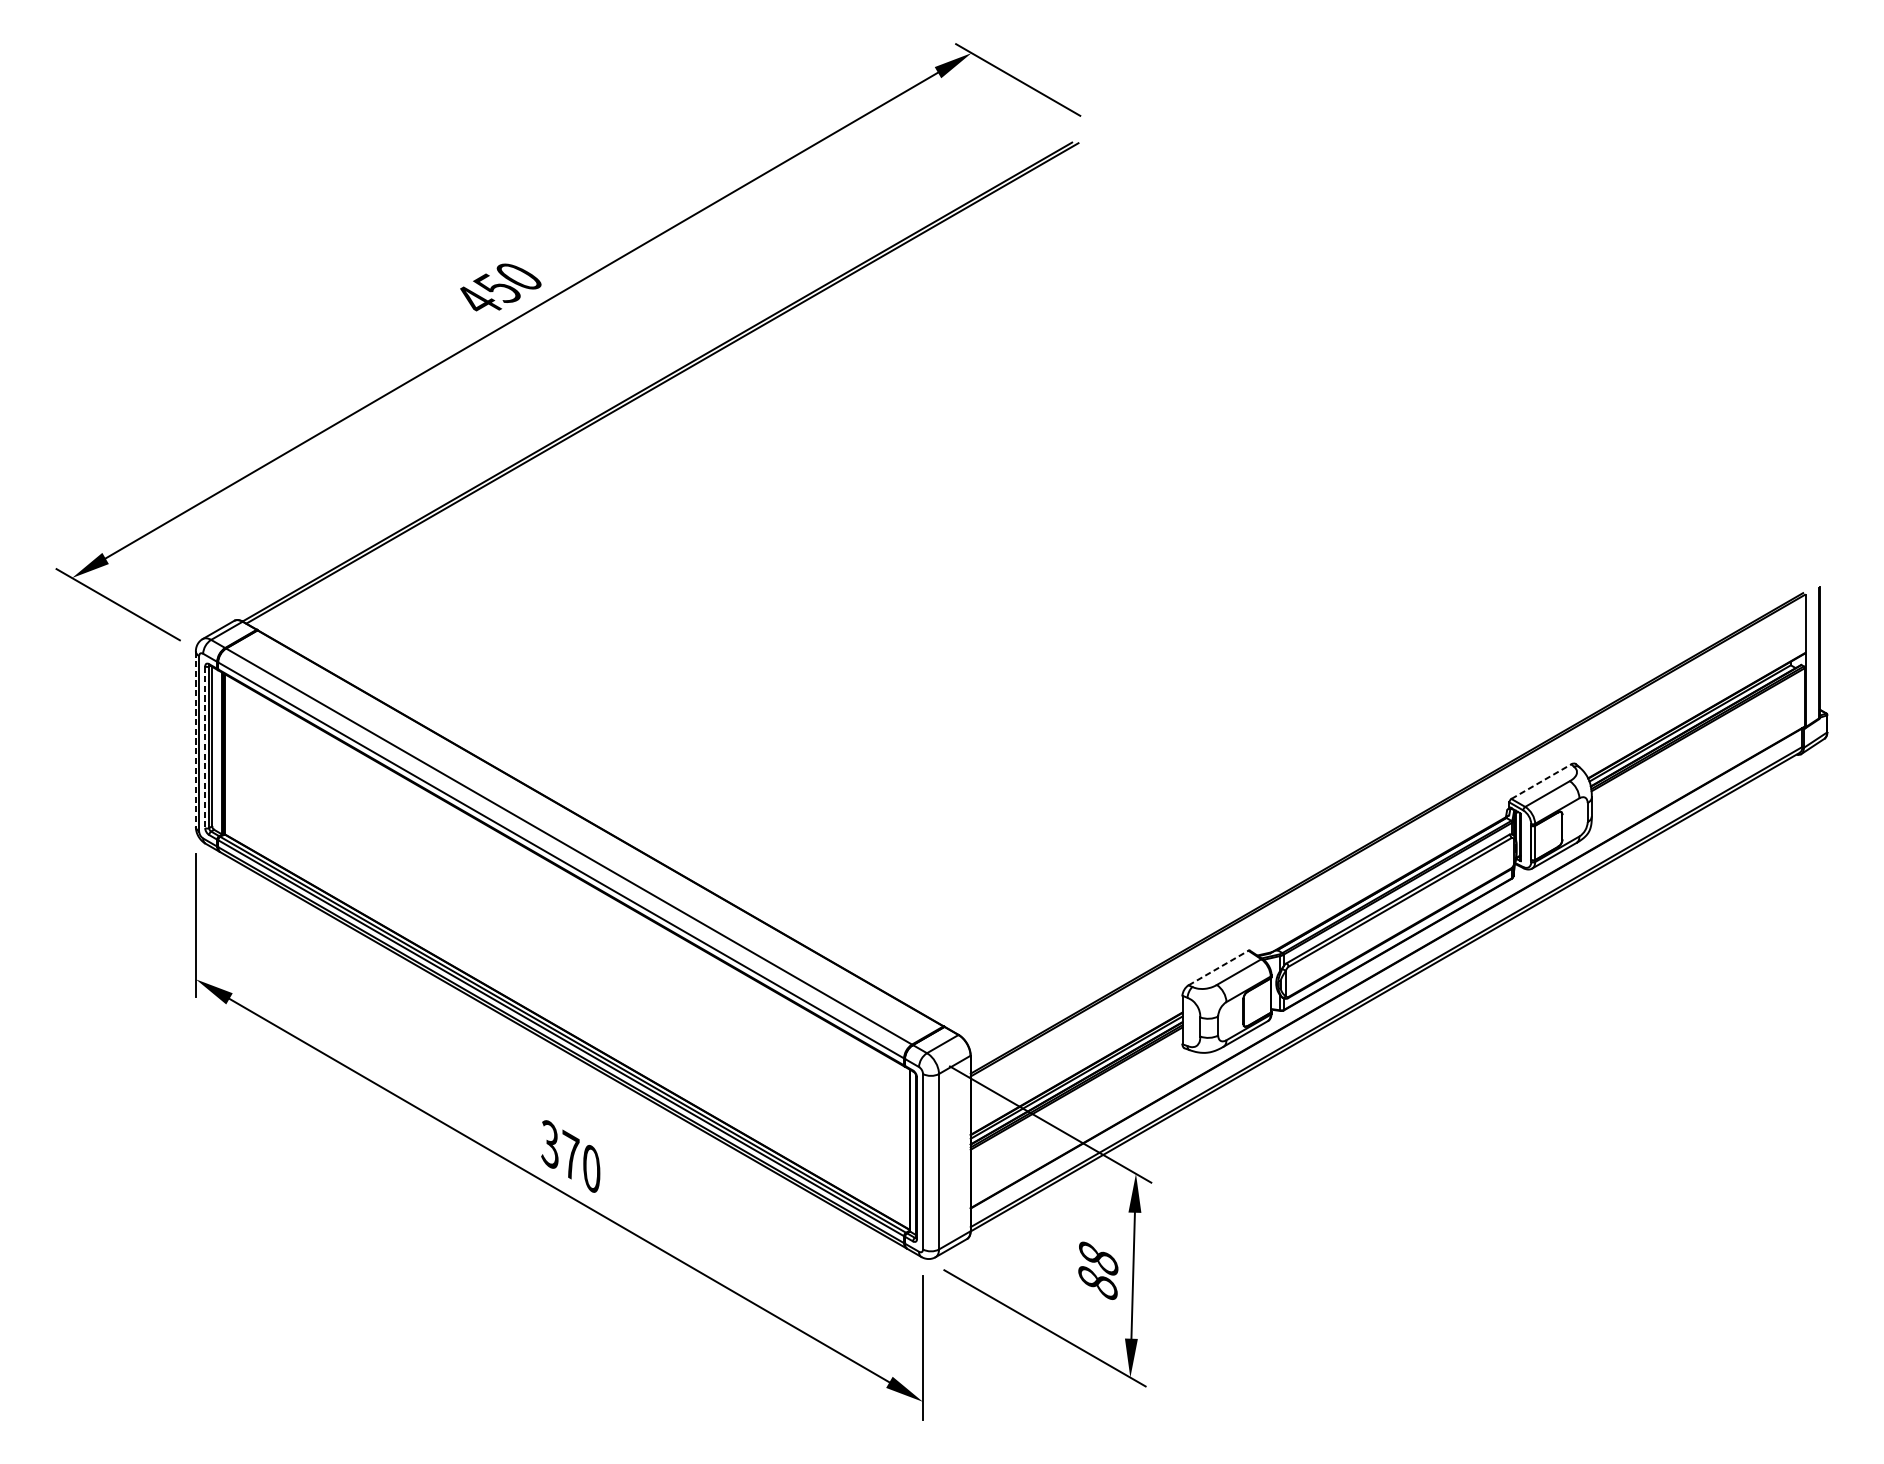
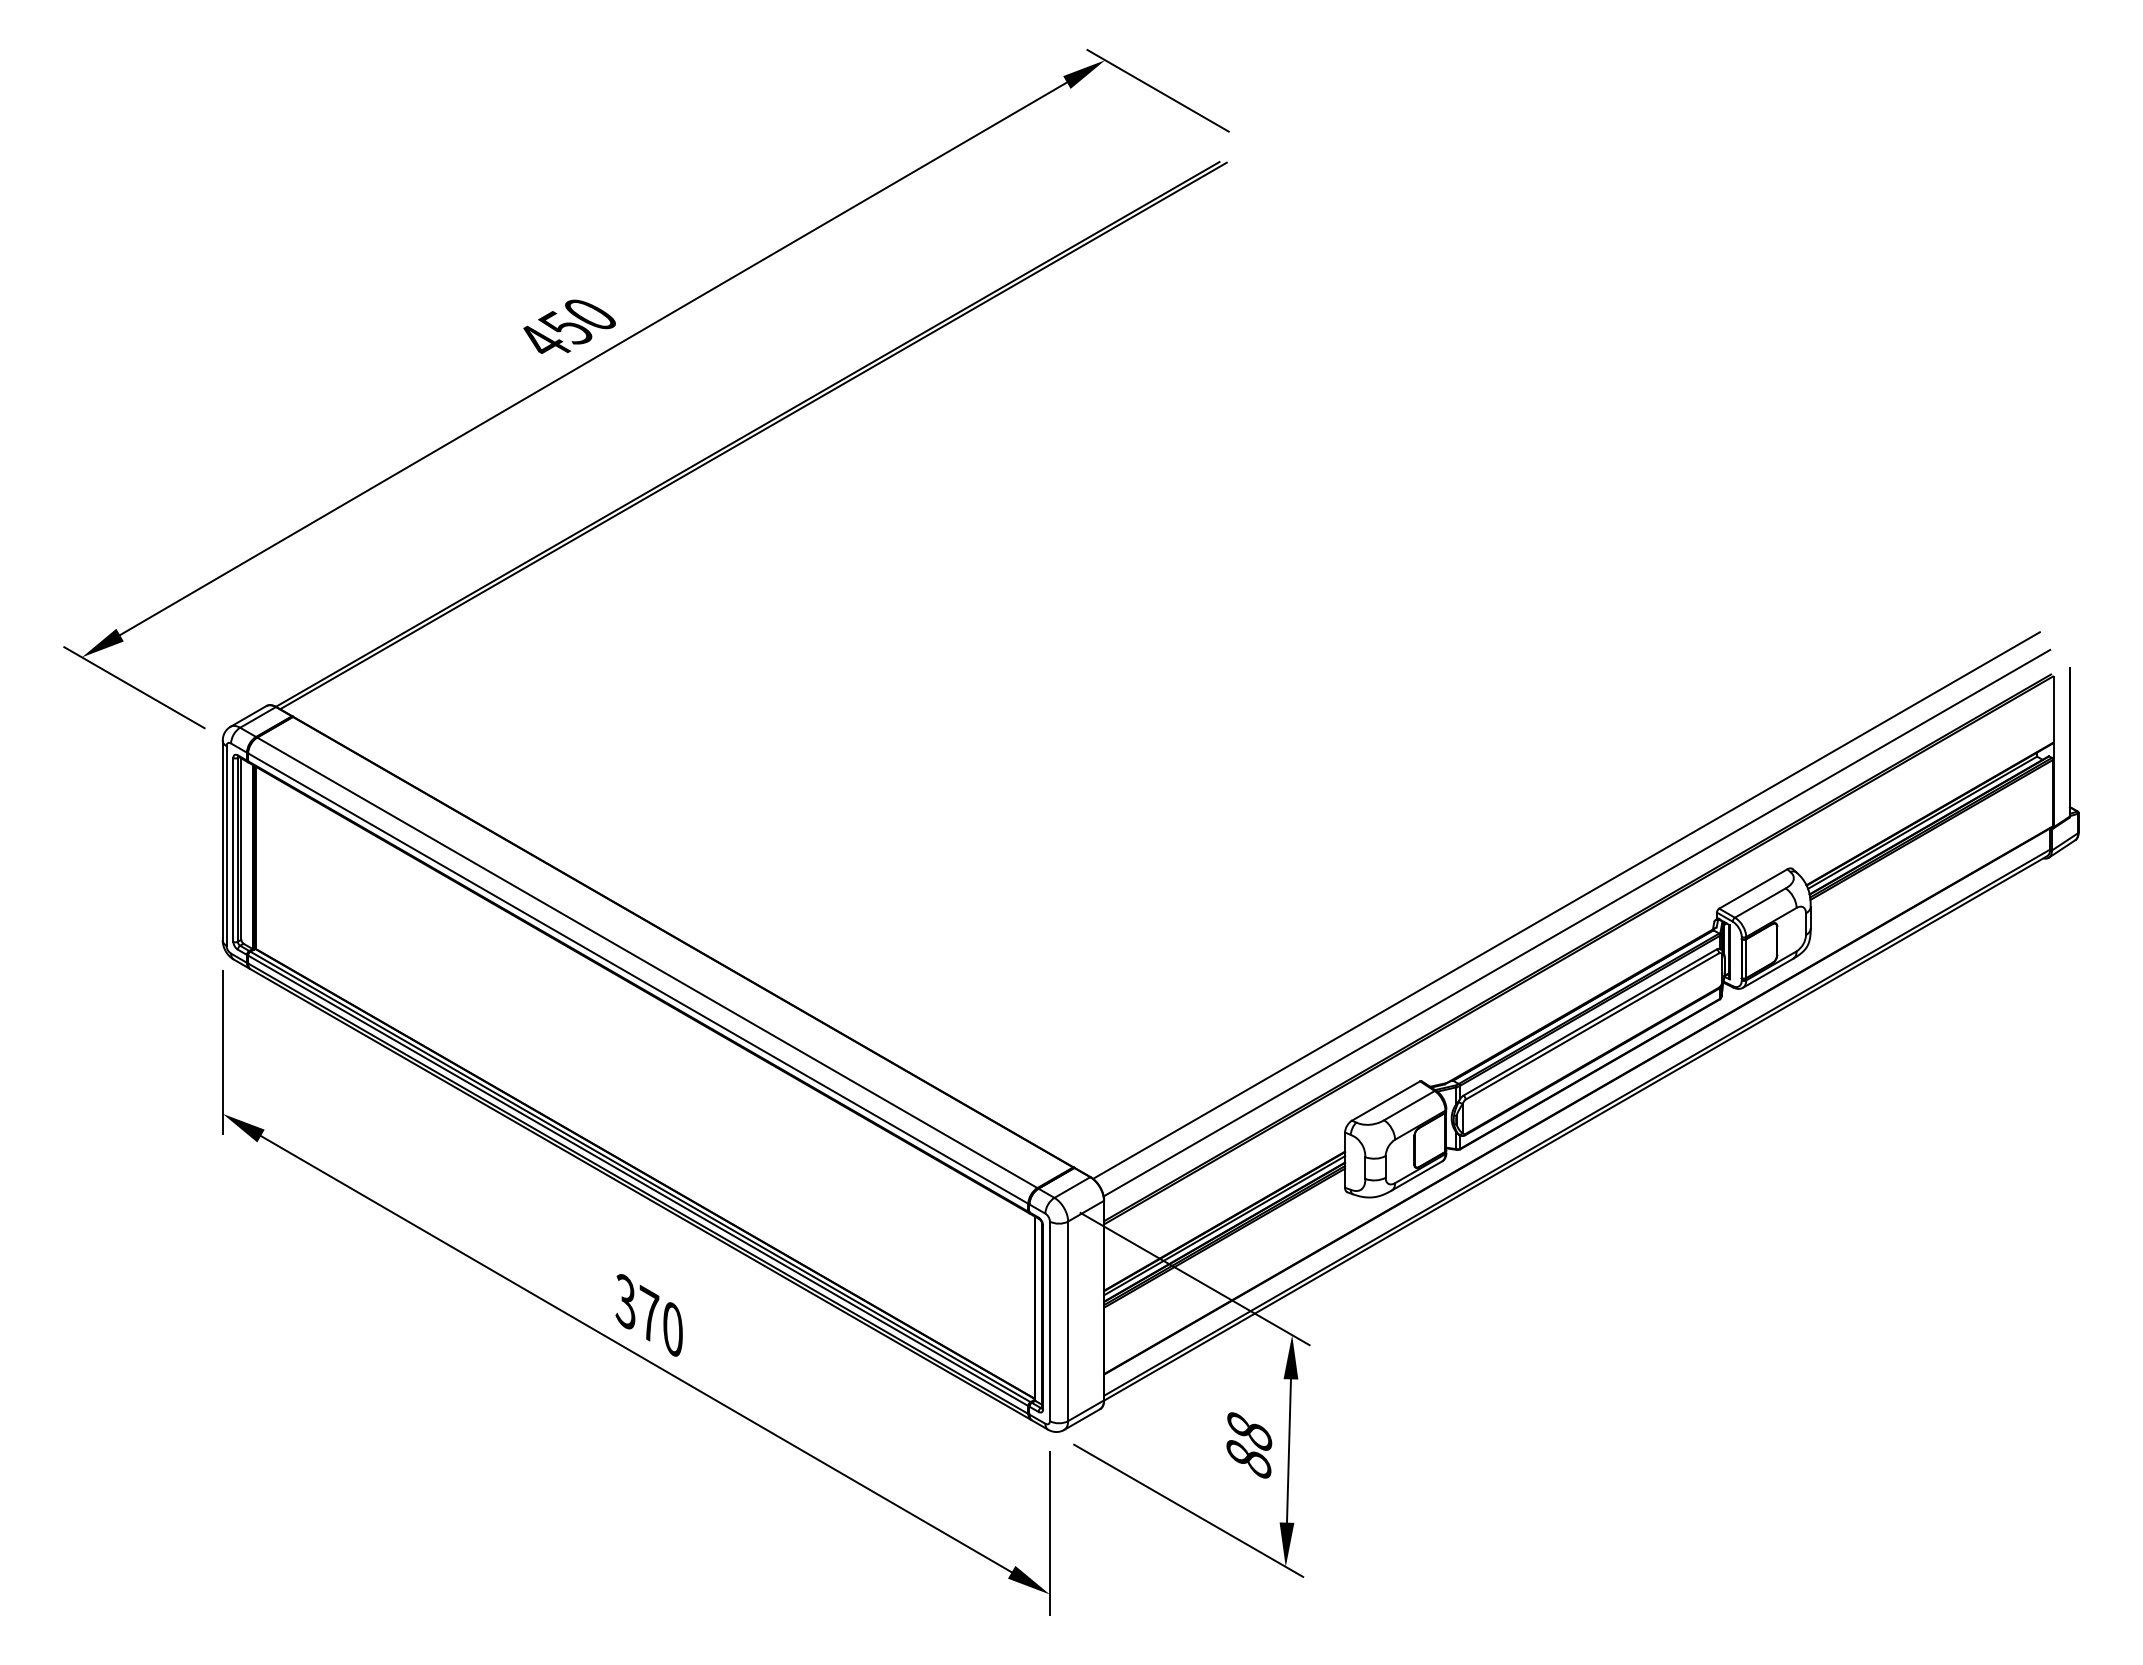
line: (195, 739) -> (222, 840), dashed -> solid
line: (205, 746) -> (233, 849), dashed -> solid
line: (1541, 781) -> (1753, 888), dashed -> solid
line: (1377, 796) -> (1566, 905), added
line: (1385, 811) -> (1576, 922), added
line: (1218, 967) -> (1386, 1100), dashed -> solid

